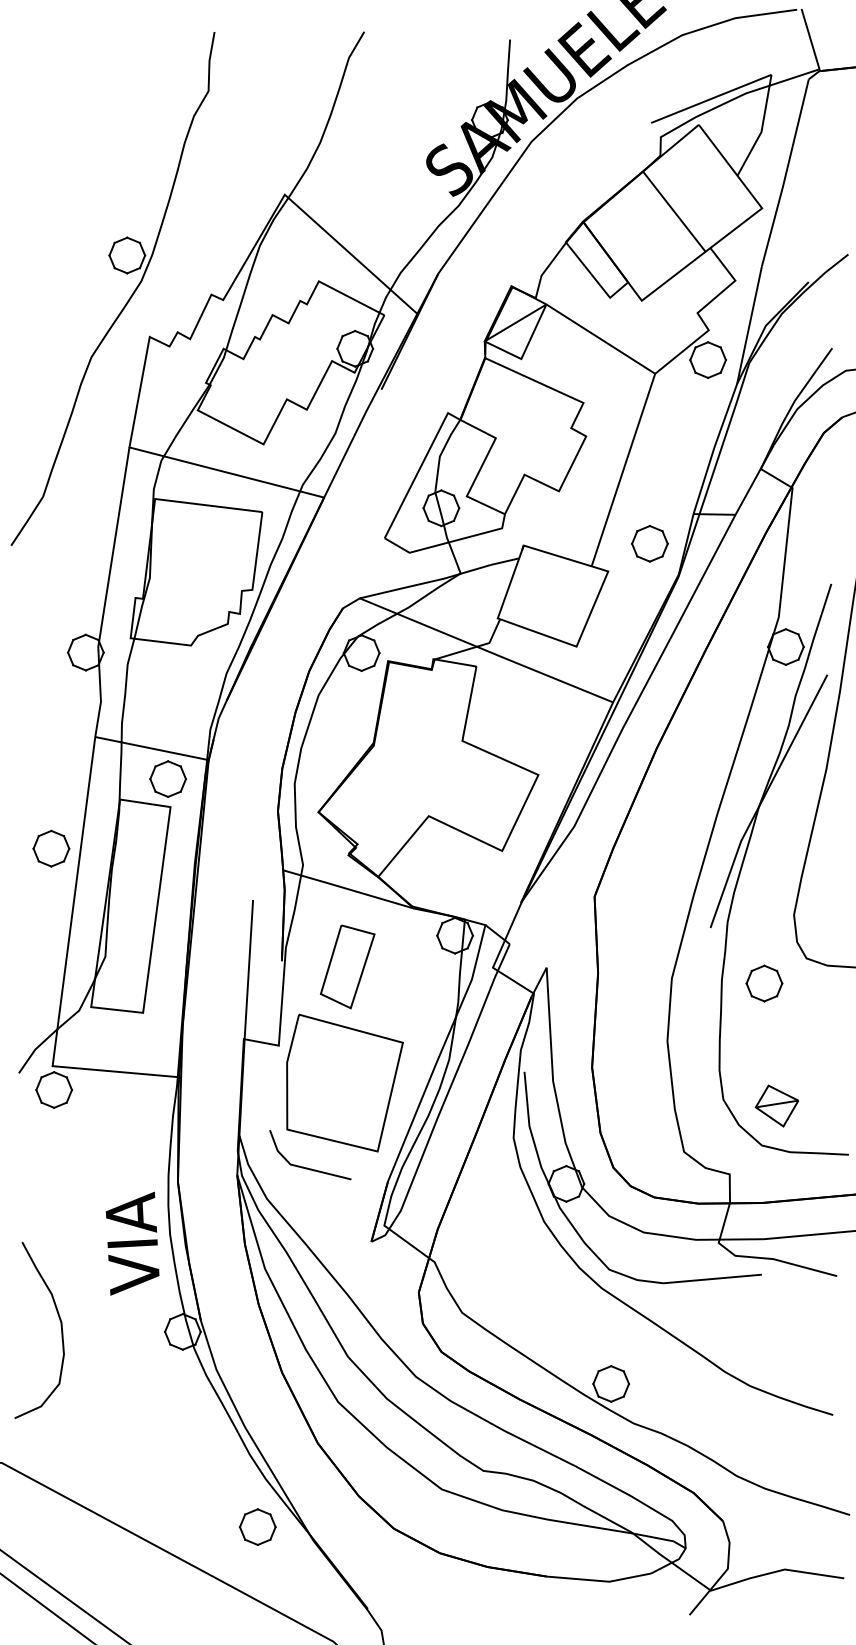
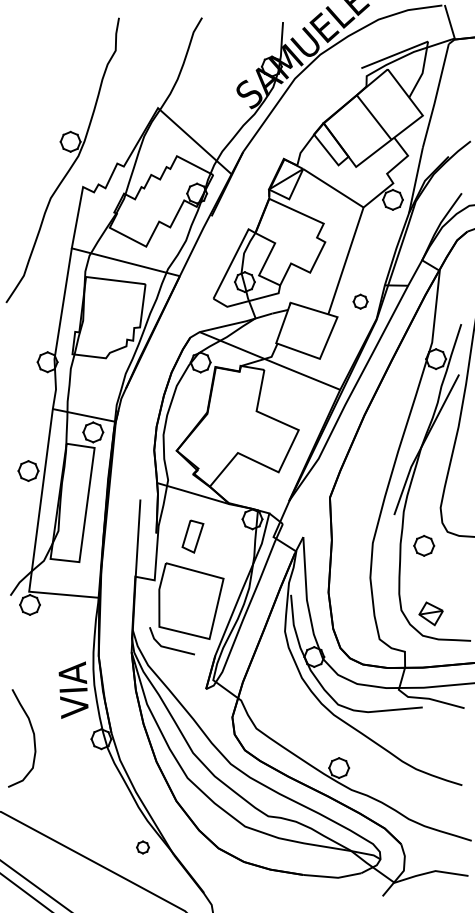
part: (649, 543) -> (360, 301), size x0.7
part: (346, 966) -> (192, 536), size x0.7
part: (256, 1527) -> (142, 847), size x0.6

